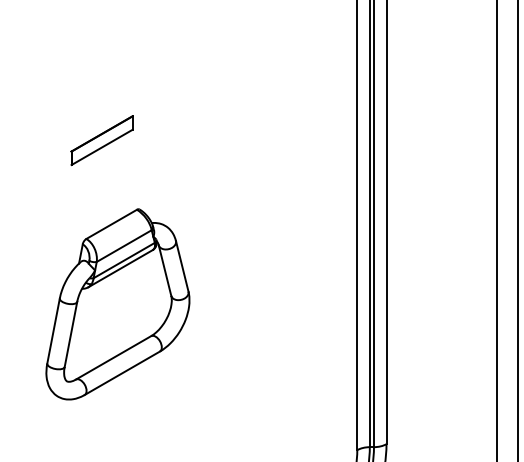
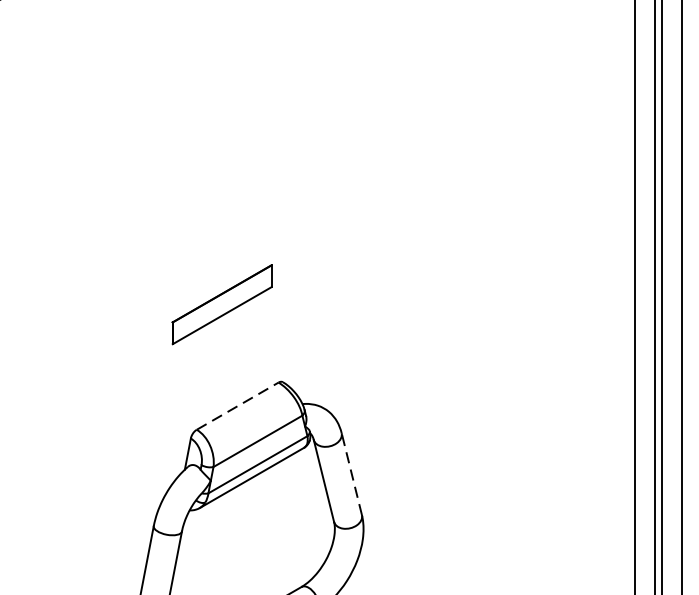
part: (101, 140) -> (221, 304), moved
line: (112, 224) -> (238, 406), solid -> dashed
line: (182, 265) -> (352, 472), solid -> dashed

